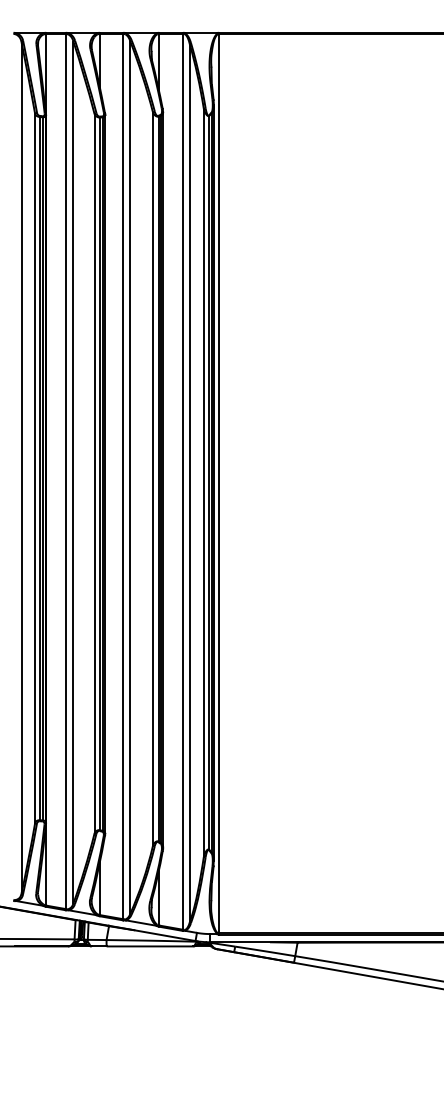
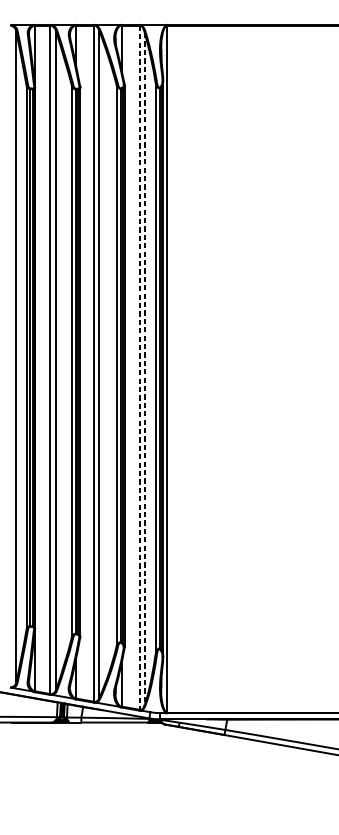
line: (183, 481) -> (140, 367), solid -> dashed
line: (189, 483) -> (144, 369), solid -> dashed

